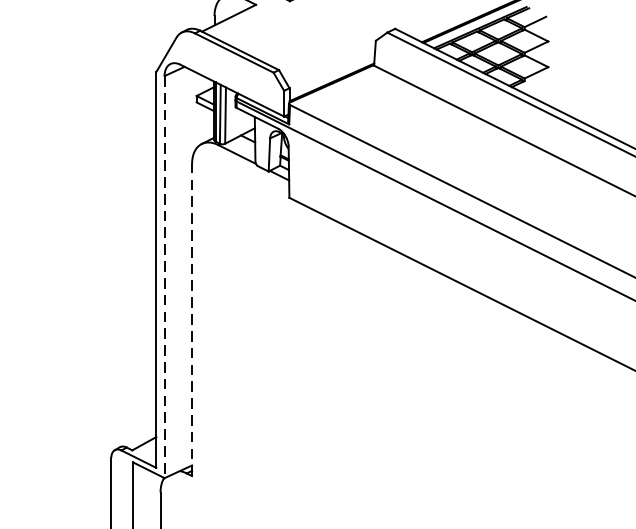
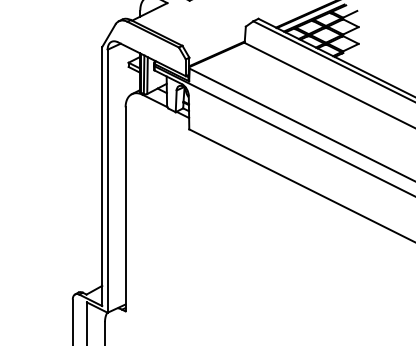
line: (164, 277) -> (107, 181), dashed -> solid
line: (191, 318) -> (125, 208), dashed -> solid

